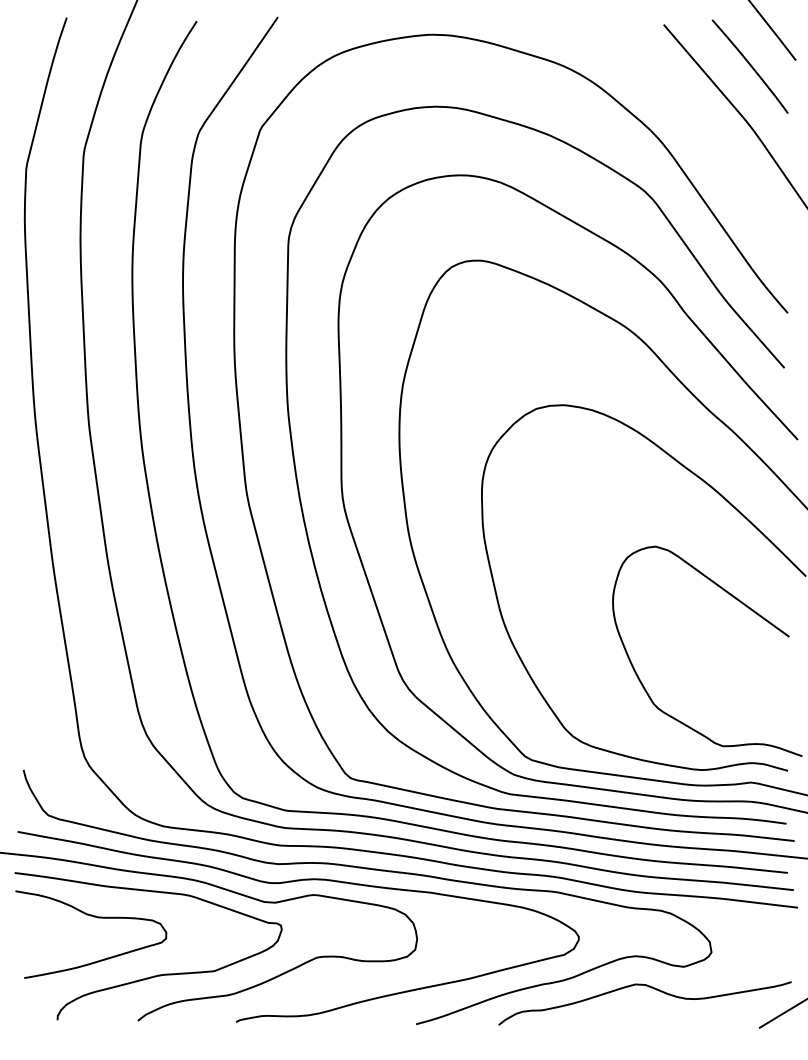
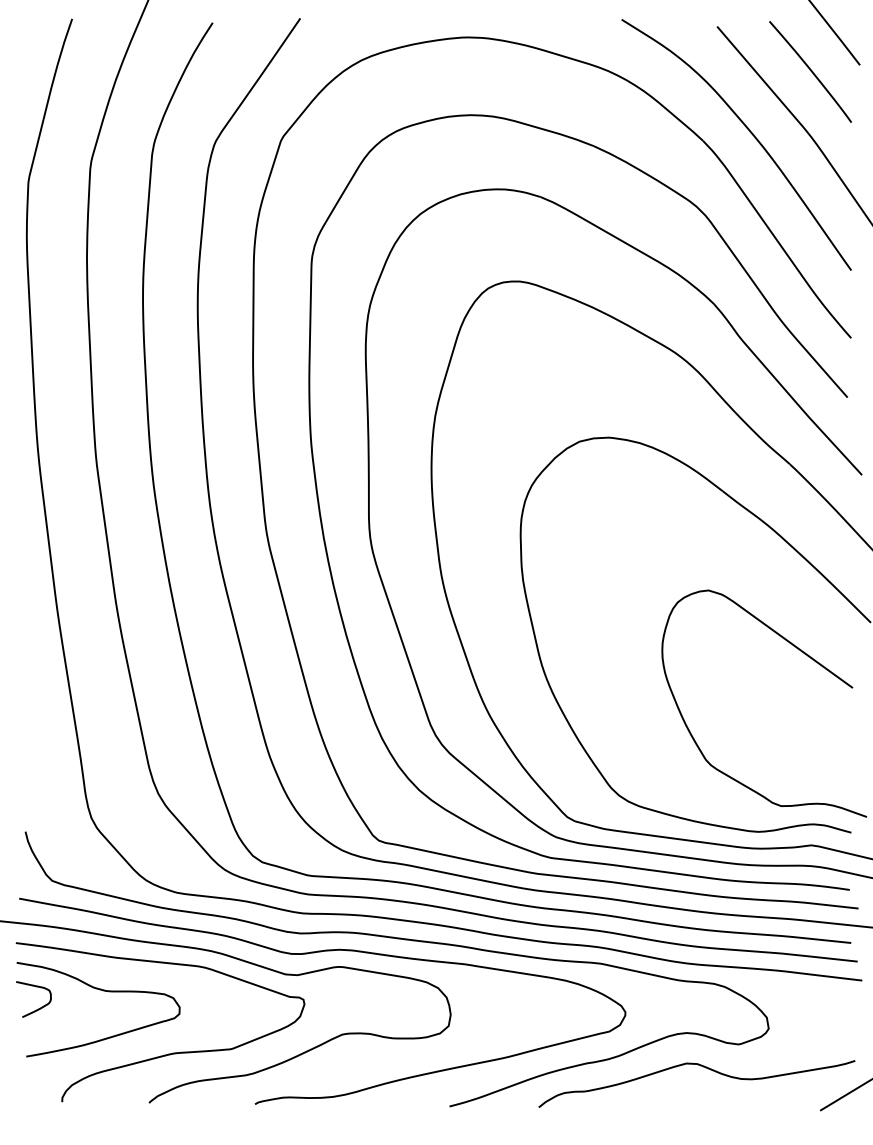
curve: (693, 122) -> (749, 132), added
curve: (35, 933) -> (38, 1008), added

